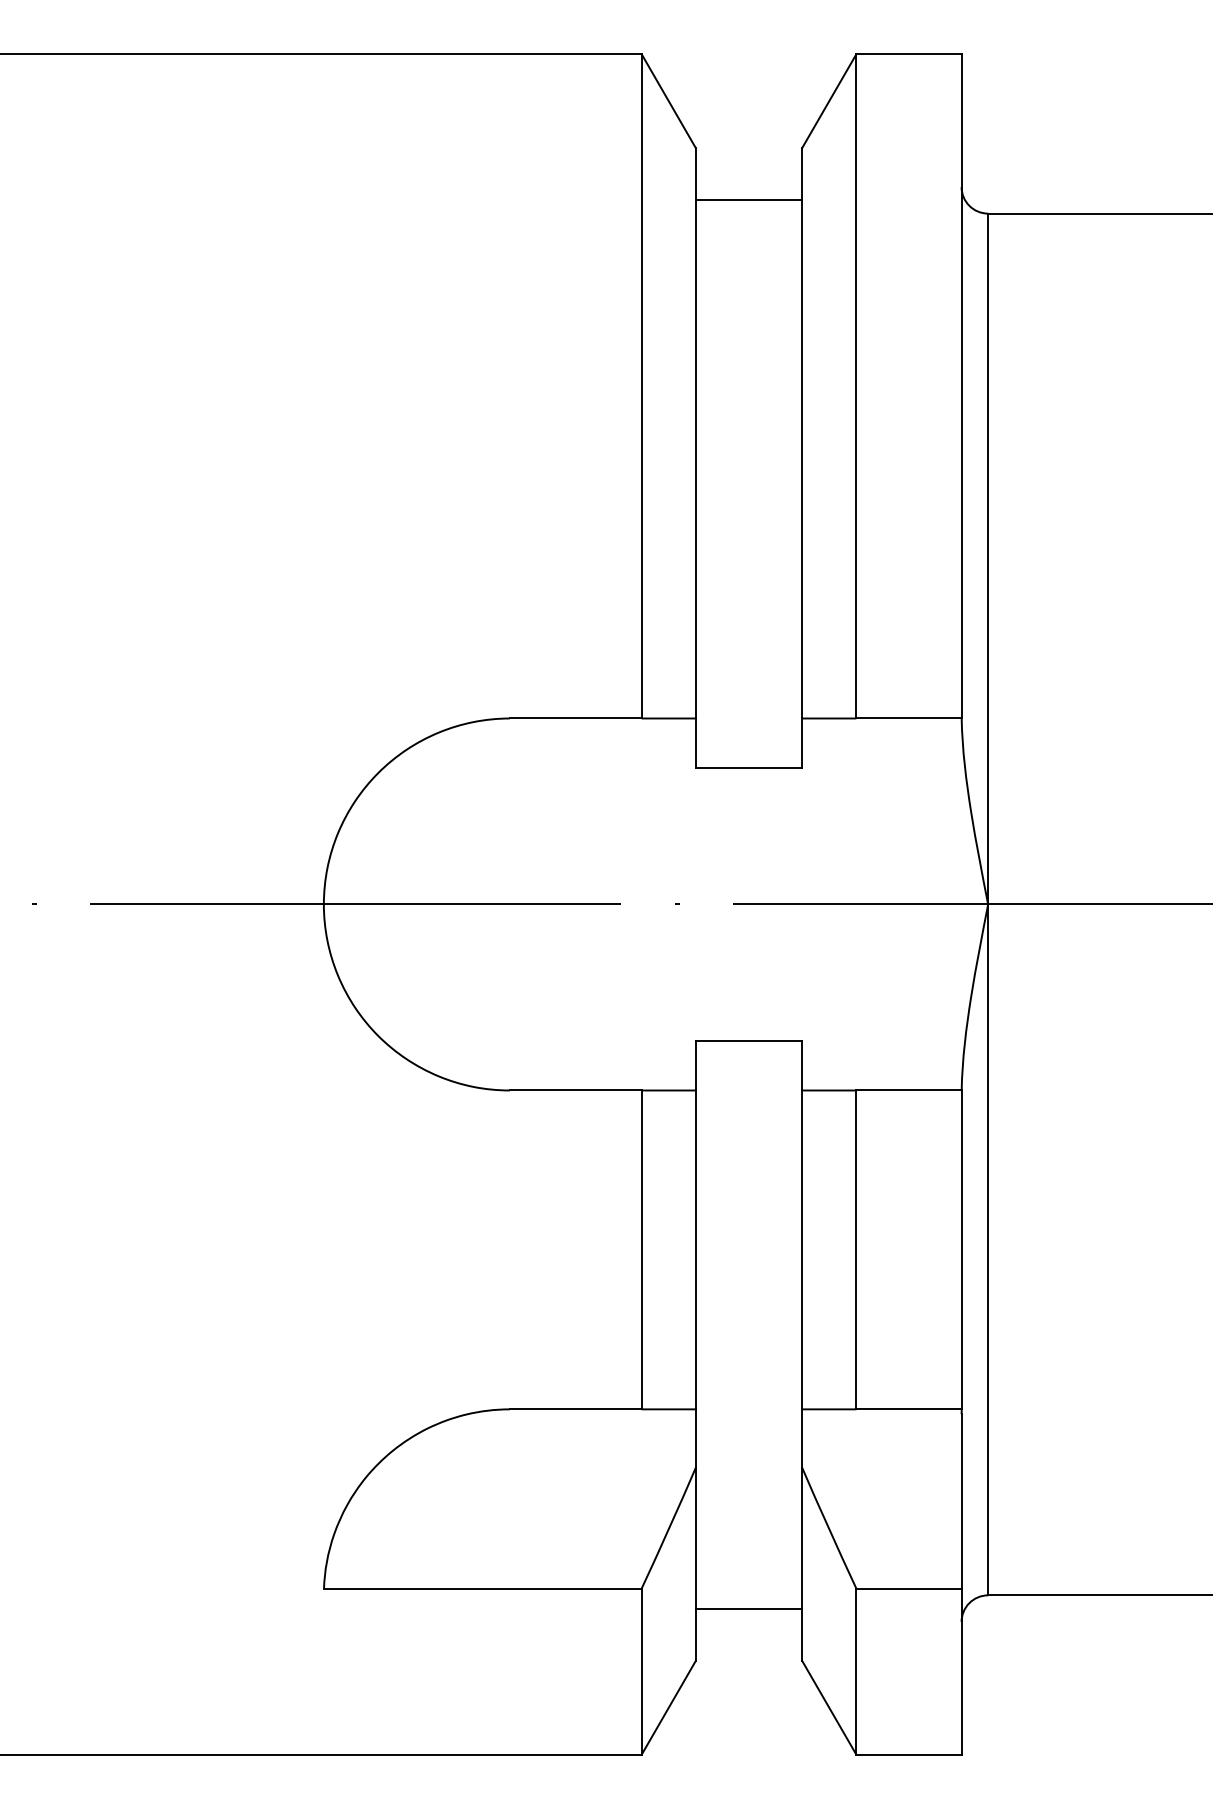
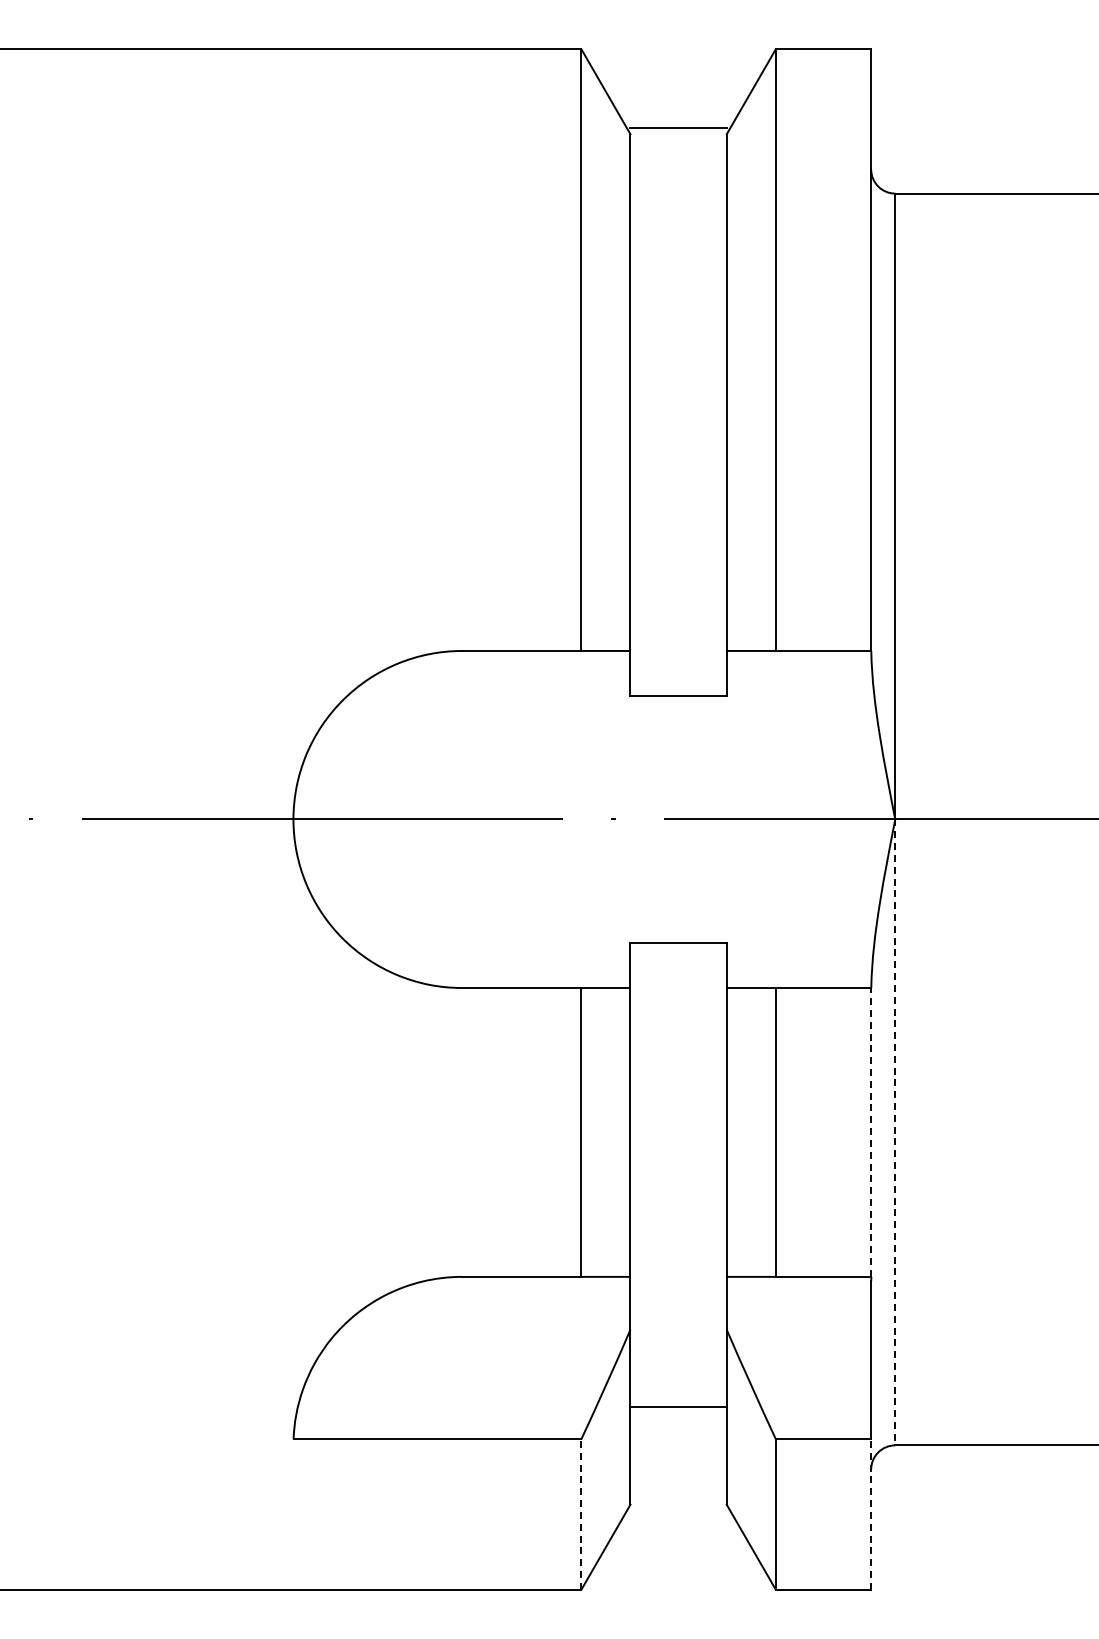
line: (748, 200) -> (678, 127), moved
line: (961, 1248) -> (871, 1131), solid -> dashed
line: (988, 1249) -> (895, 1132), solid -> dashed
line: (748, 1608) -> (678, 1407), moved
line: (641, 1671) -> (581, 1514), solid -> dashed
line: (961, 1671) -> (871, 1514), solid -> dashed

